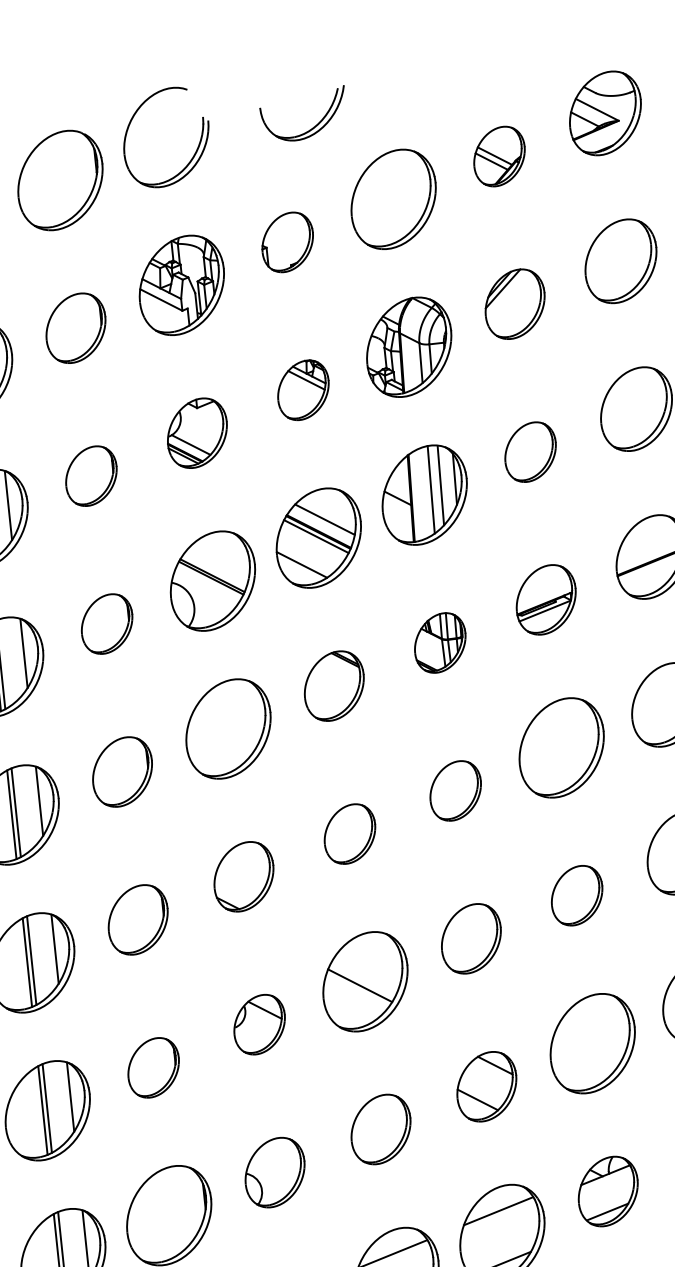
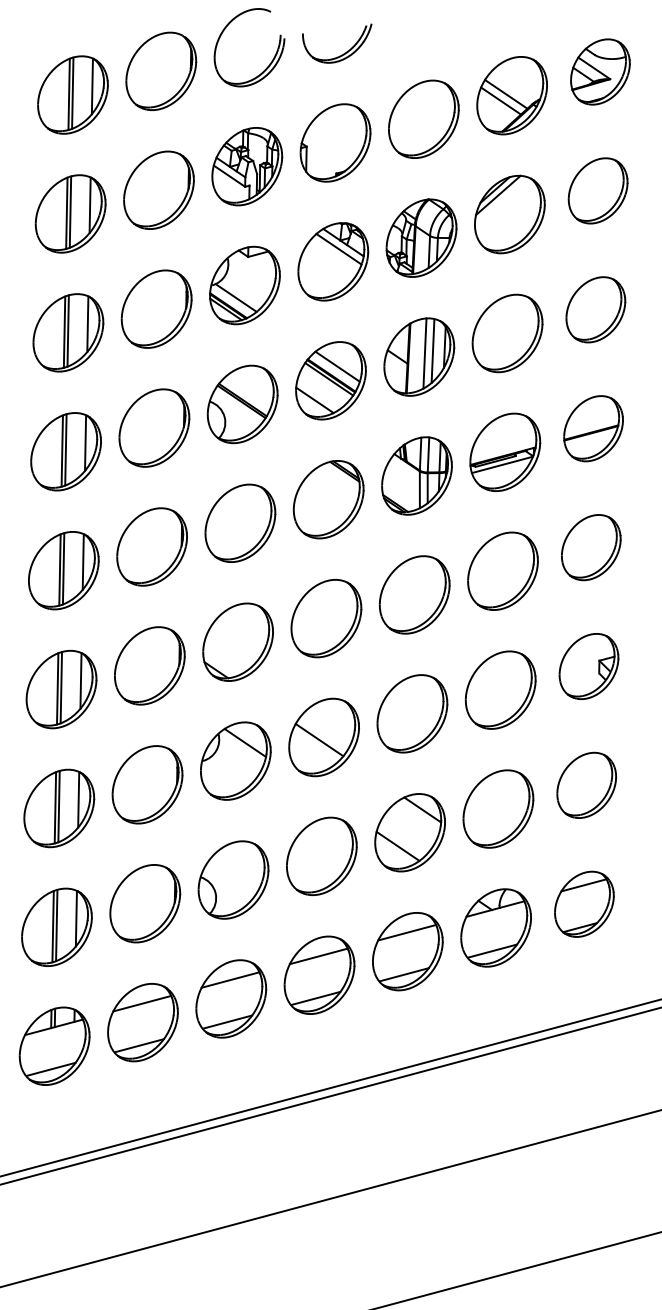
part: (313, 126) -> (343, 53), moved
part: (498, 156) -> (511, 95), size x1.67
part: (287, 241) -> (335, 142), size x1.67
part: (514, 304) -> (509, 214), size x1.43
part: (75, 327) -> (158, 189), size x1.43
part: (303, 389) -> (333, 261), size x1.67
part: (196, 433) -> (244, 285), size x1.43
part: (530, 452) -> (507, 333), size x1.67
part: (91, 475) -> (156, 308), size x1.67
part: (546, 598) -> (505, 451), size x1.43
part: (107, 623) -> (154, 427), size x1.67
part: (439, 642) -> (416, 475), size x1.67
part: (334, 685) -> (328, 499), size x1.43
part: (121, 771) -> (151, 546), size x1.43
part: (455, 790) -> (414, 594), size x1.67
part: (350, 833) -> (326, 618), size x1.67
part: (243, 876) -> (237, 641), size x1.43
part: (576, 894) -> (500, 689), size x1.67
part: (137, 919) -> (149, 665), size x1.43
part: (471, 938) -> (412, 713), size x1.43
part: (259, 1024) -> (235, 760), size x1.67
part: (153, 1067) -> (147, 784), size x1.67
part: (486, 1086) -> (409, 832), size x1.43
part: (380, 1128) -> (321, 855), size x1.43
part: (274, 1171) -> (233, 879), size x1.43
part: (607, 1191) -> (495, 927), size x1.43

